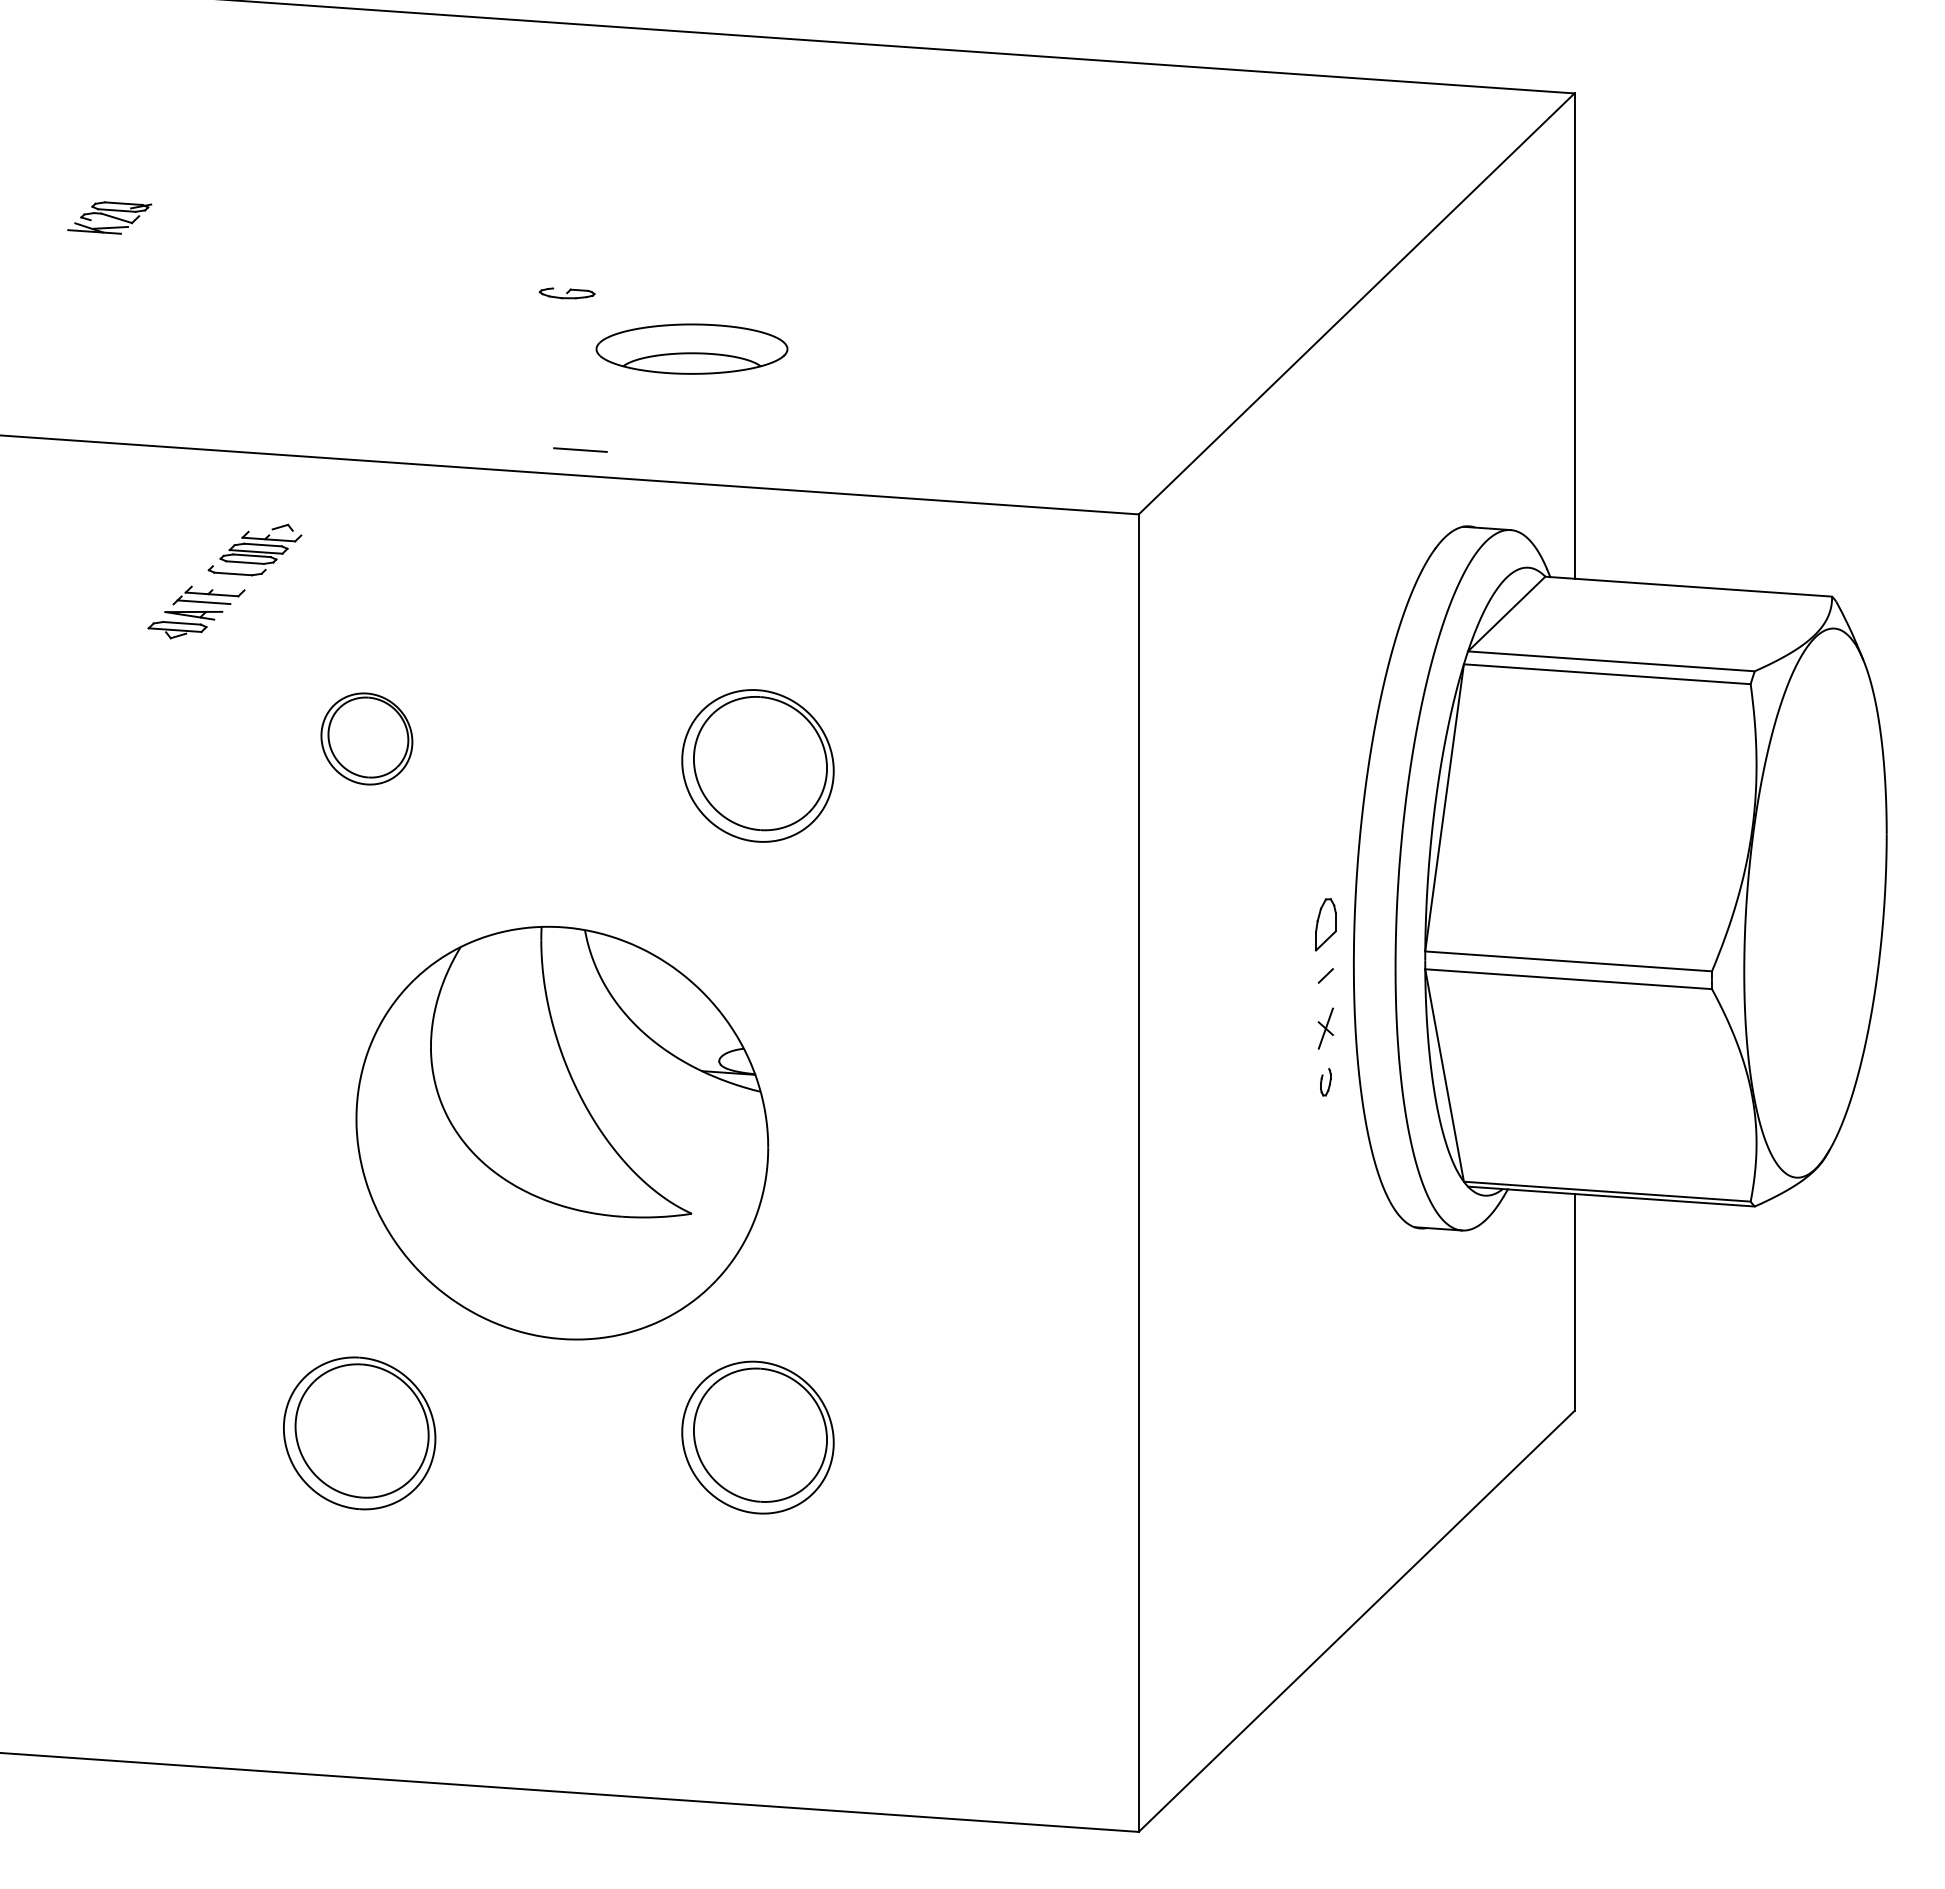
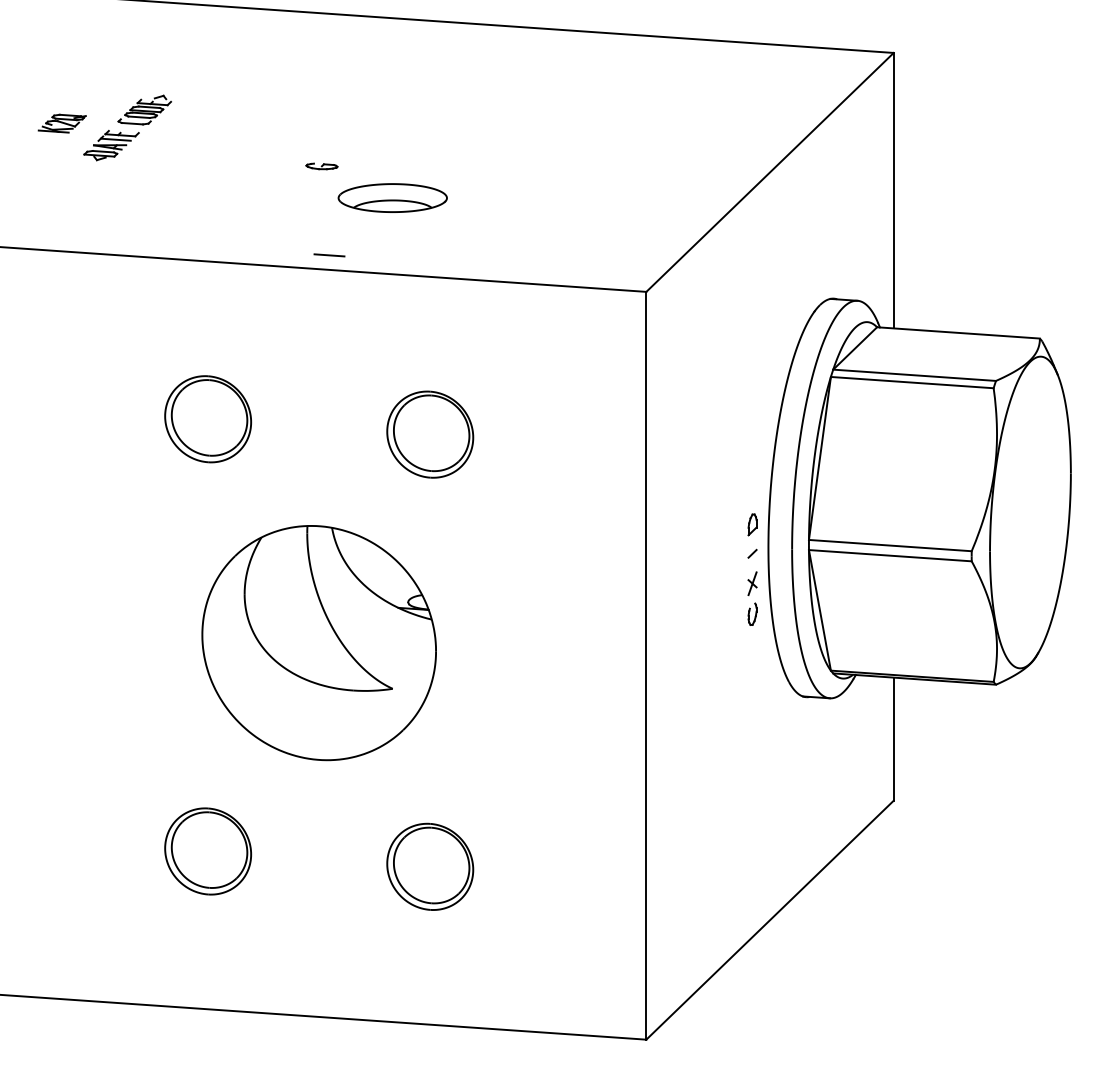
part: (224, 580) -> (127, 127), moved
part: (367, 739) -> (208, 419), size x1.67
part: (1325, 924) -> (752, 524), size x0.71
part: (1325, 1081) -> (752, 613), size x1.43
part: (360, 1433) -> (208, 851), moved
part: (758, 1436) -> (430, 866), moved

